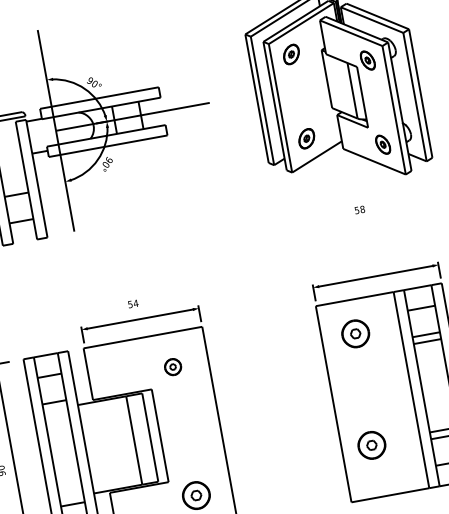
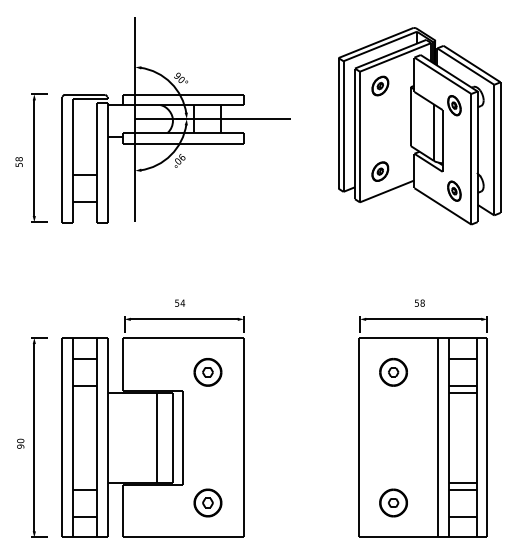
text: (359, 209) -> (419, 302), moved
part: (172, 367) -> (207, 372), size x1.67
part: (371, 444) -> (393, 502), moved

